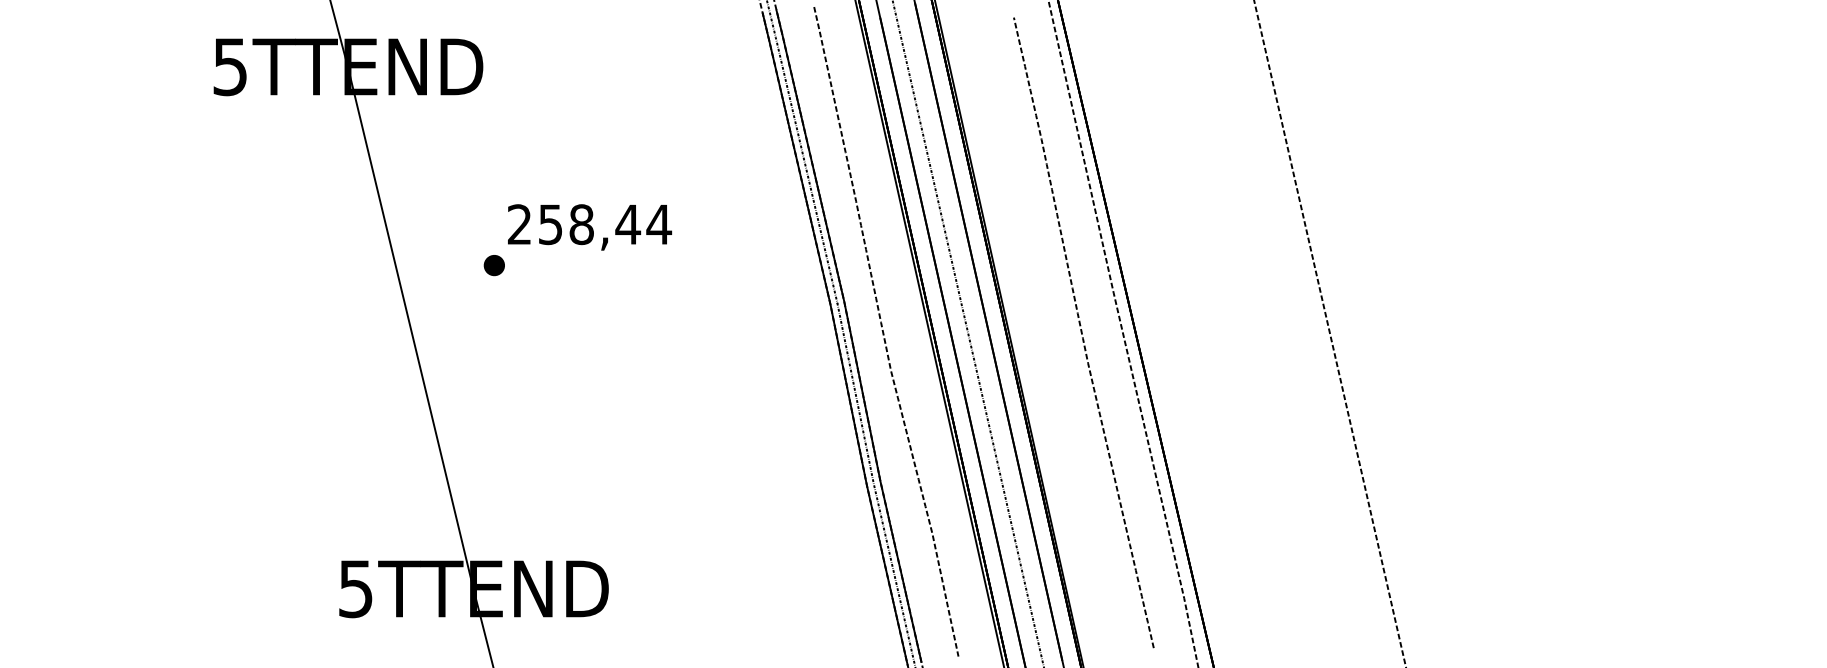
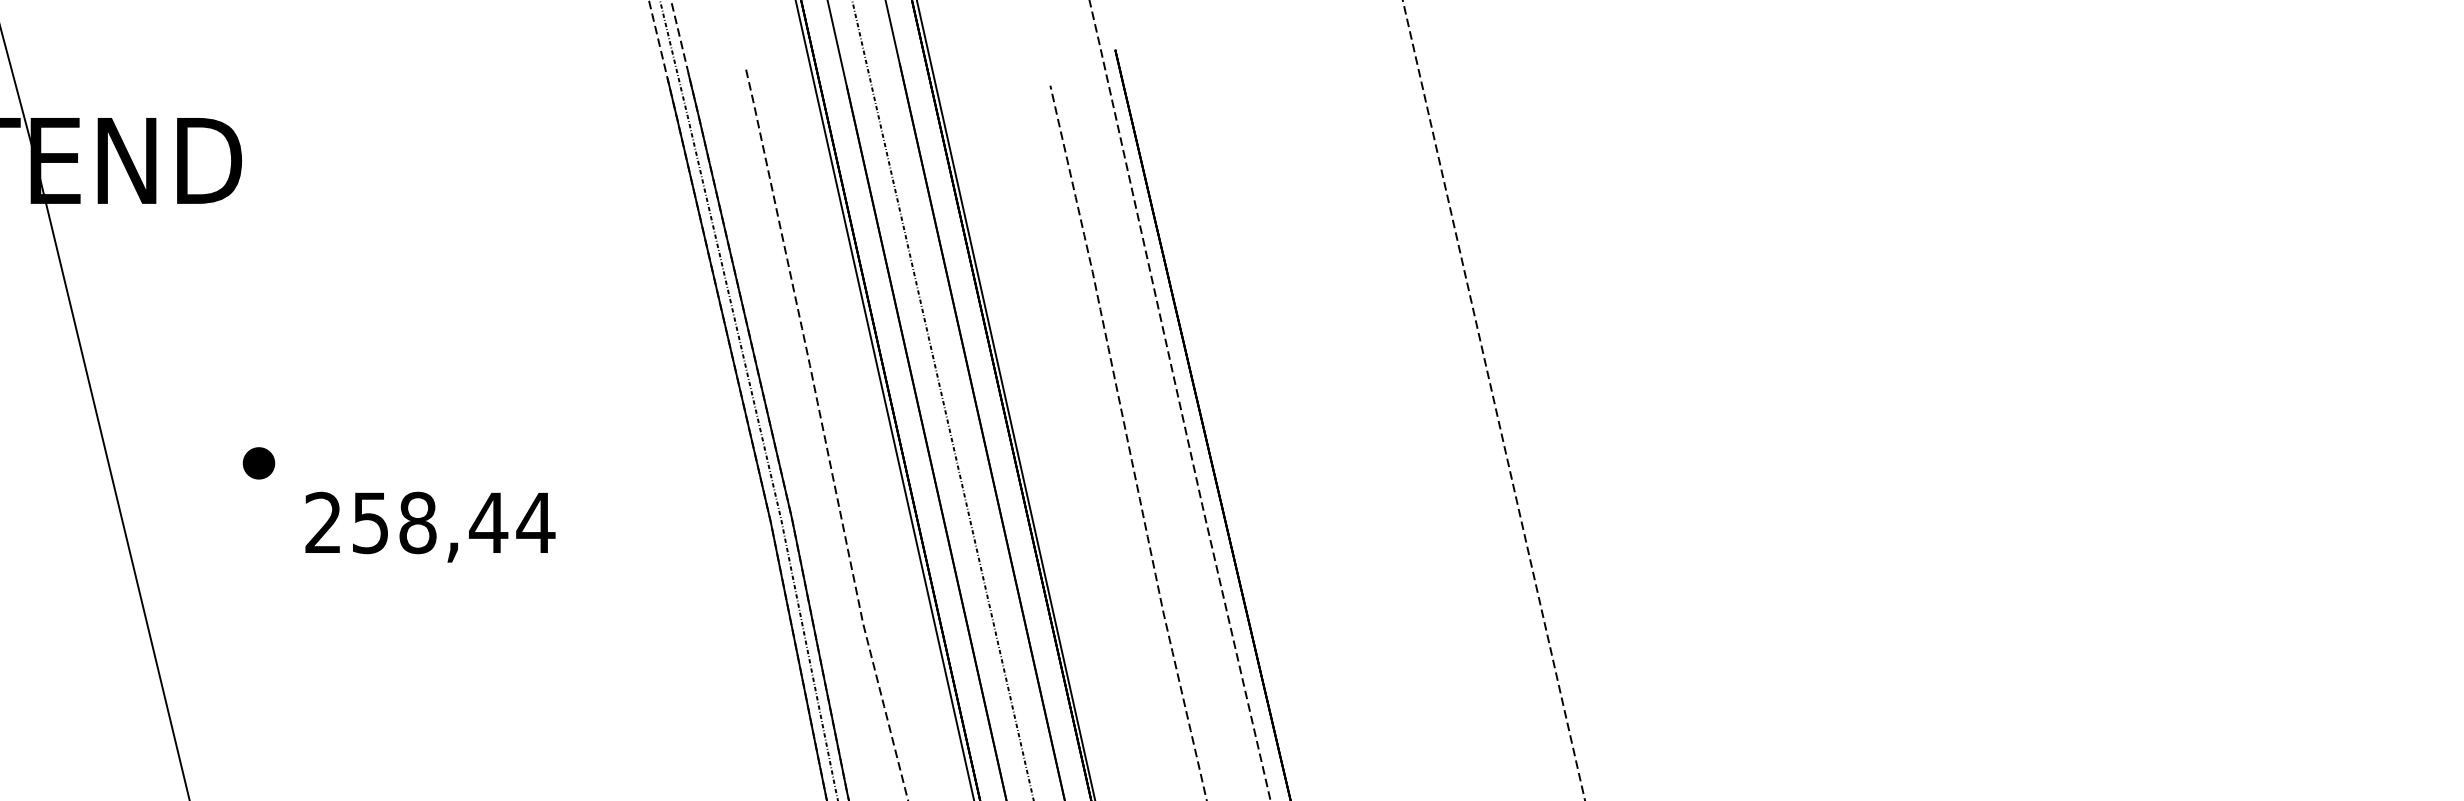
text: (590, 227) -> (431, 527), moved

